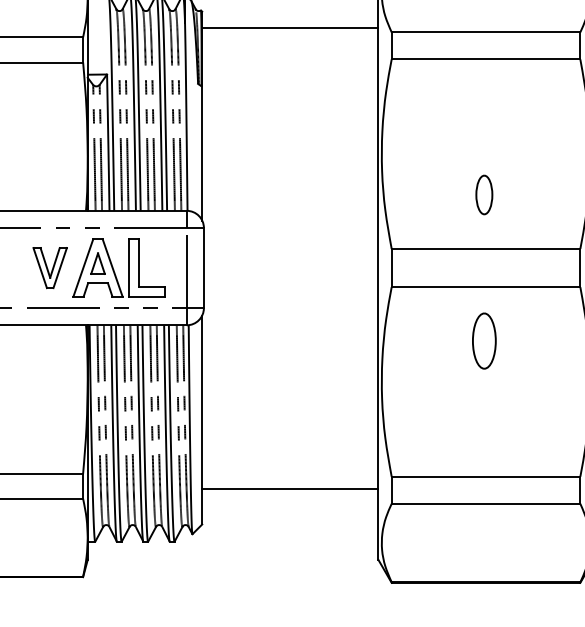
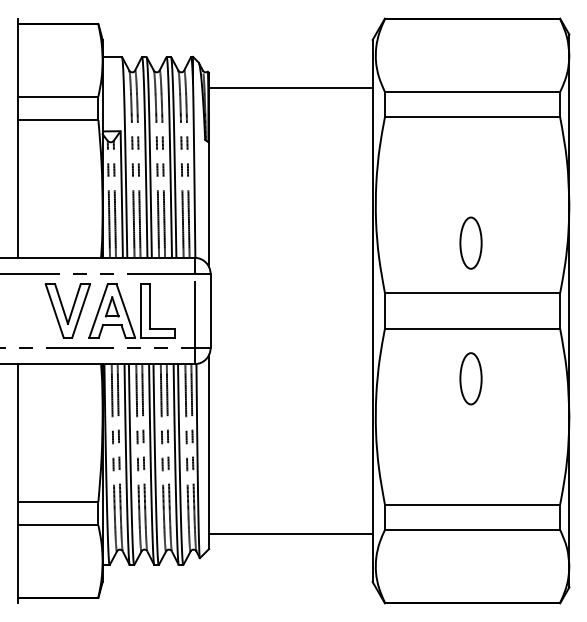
part: (483, 194) -> (470, 242), size x1.43
part: (49, 267) -> (67, 310), size x1.43
line: (289, 489) -> (290, 534), moved

